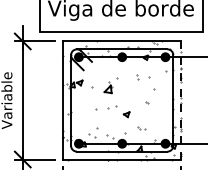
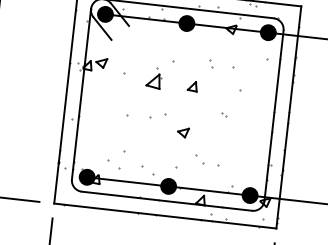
part: (128, 89) -> (191, 85), added
line: (181, 100) -> (289, 117), dashed -> solid
part: (141, 128) -> (208, 161), size x1.67

